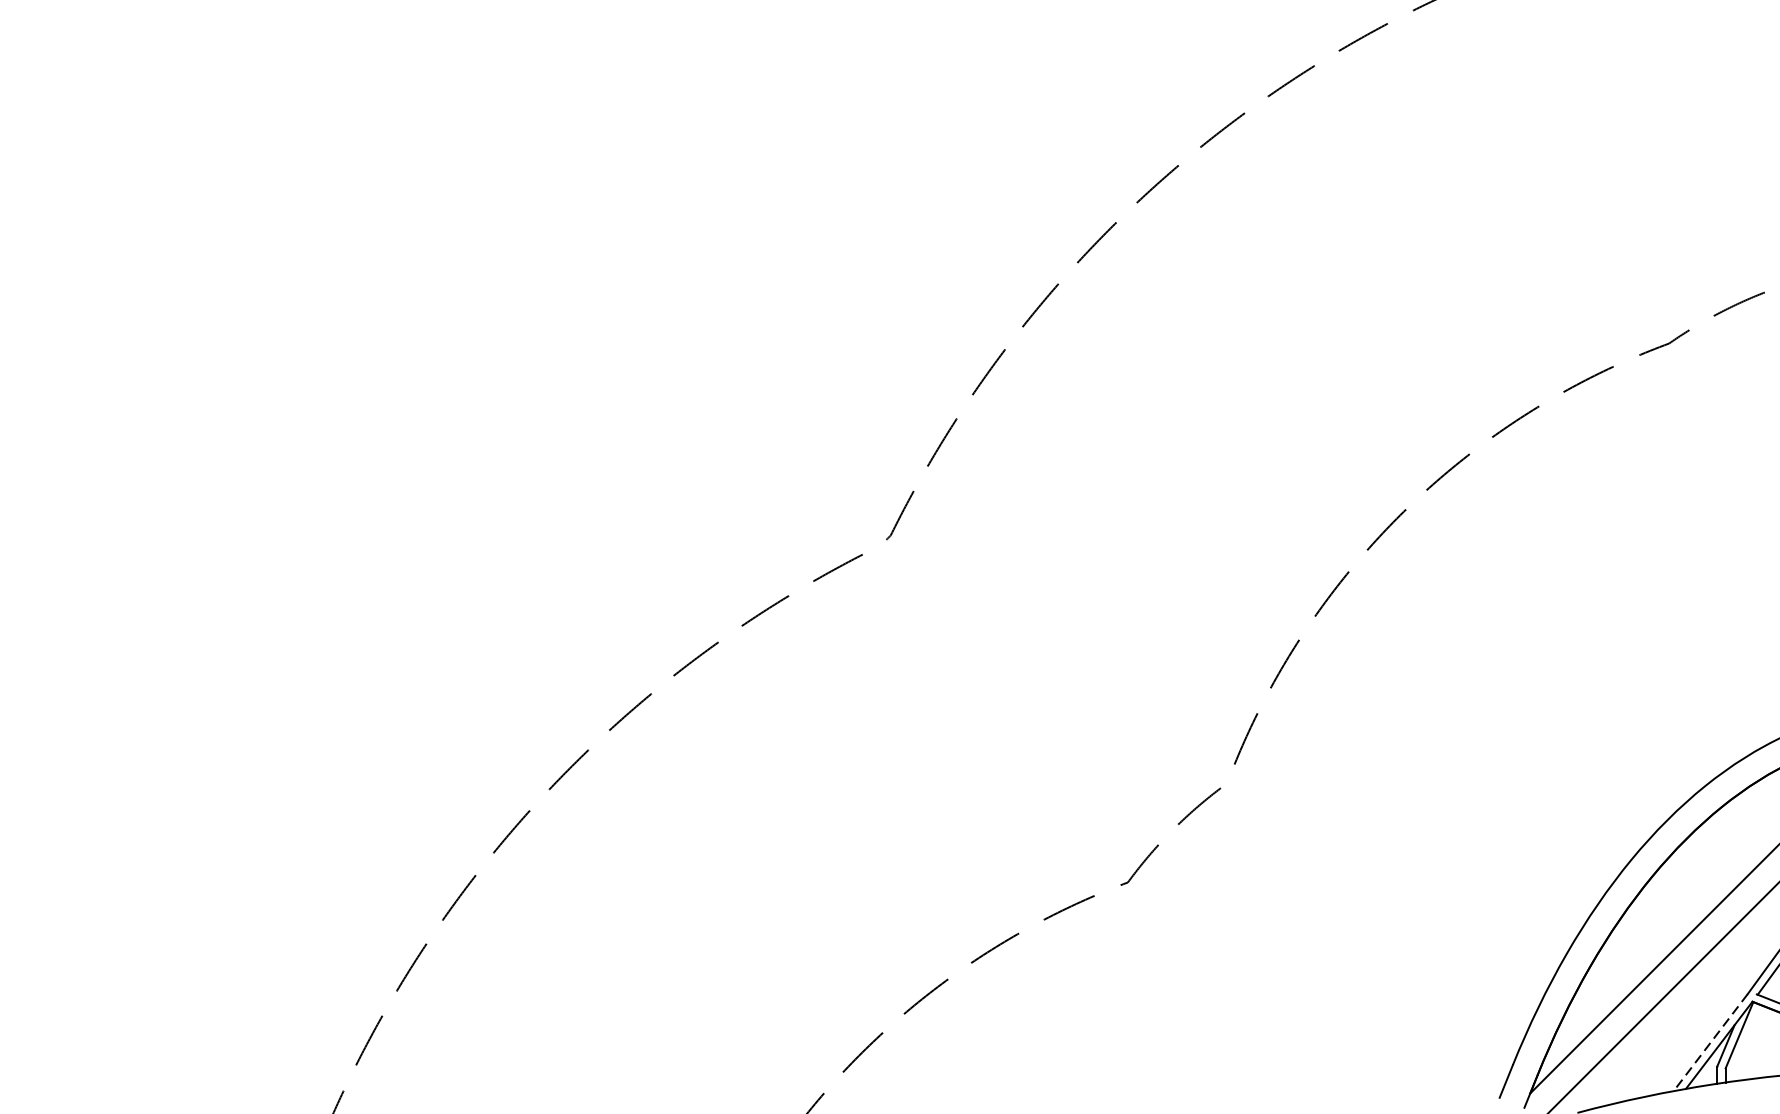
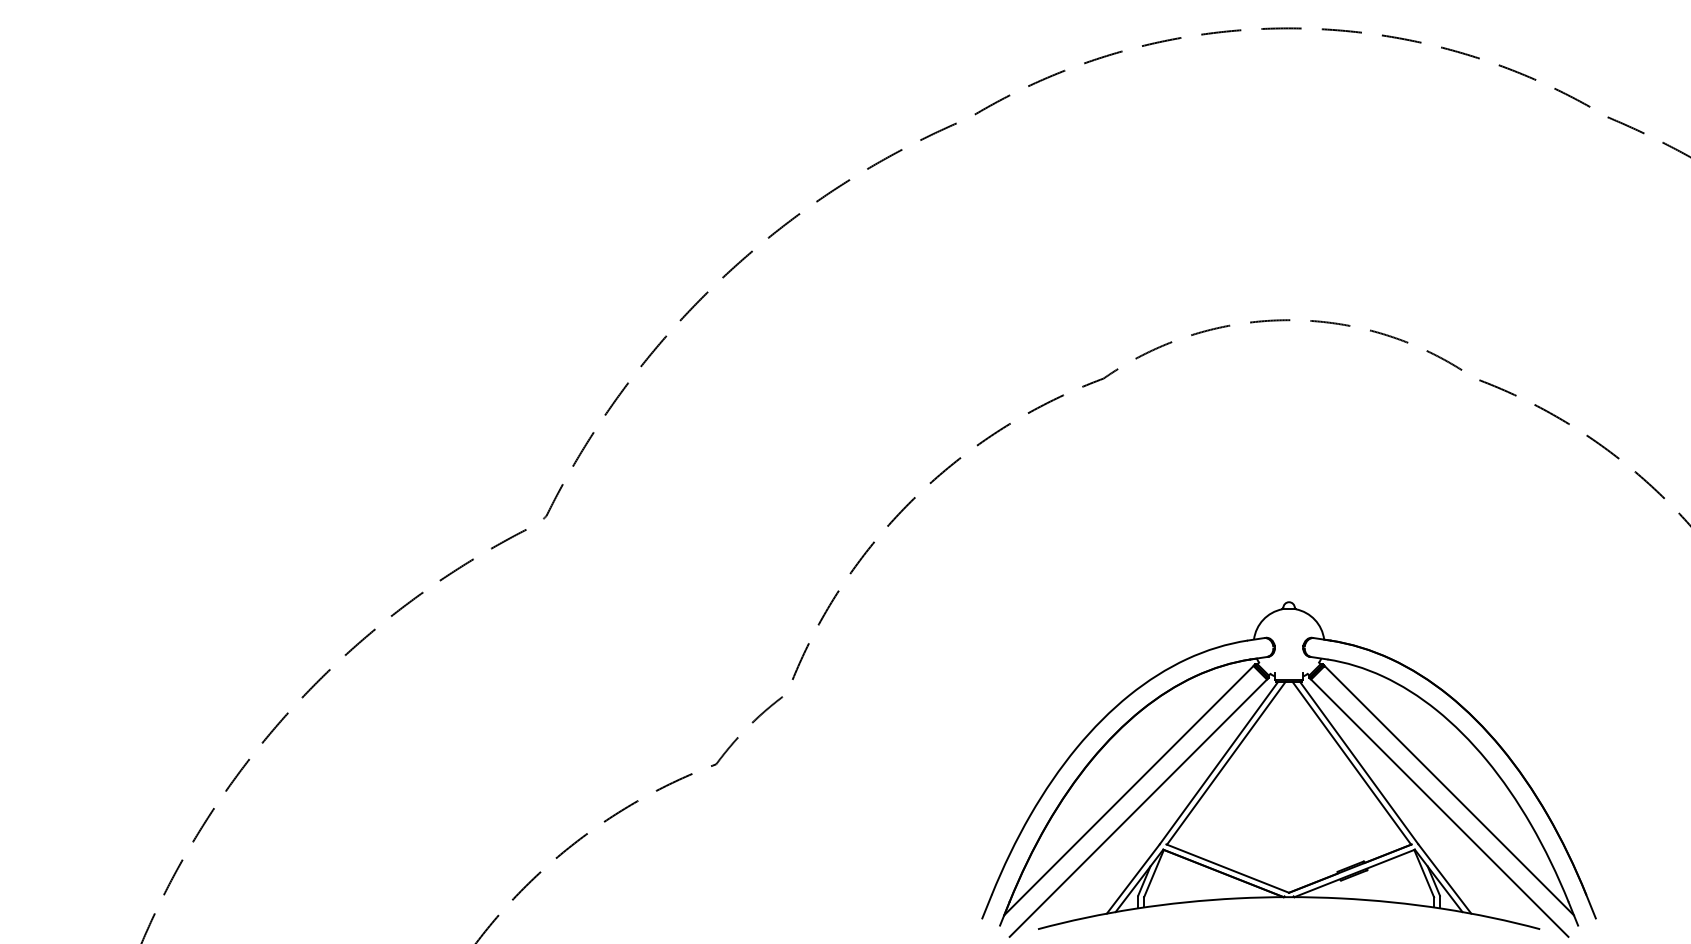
line: (1710, 1042) -> (1133, 878), dashed -> solid

